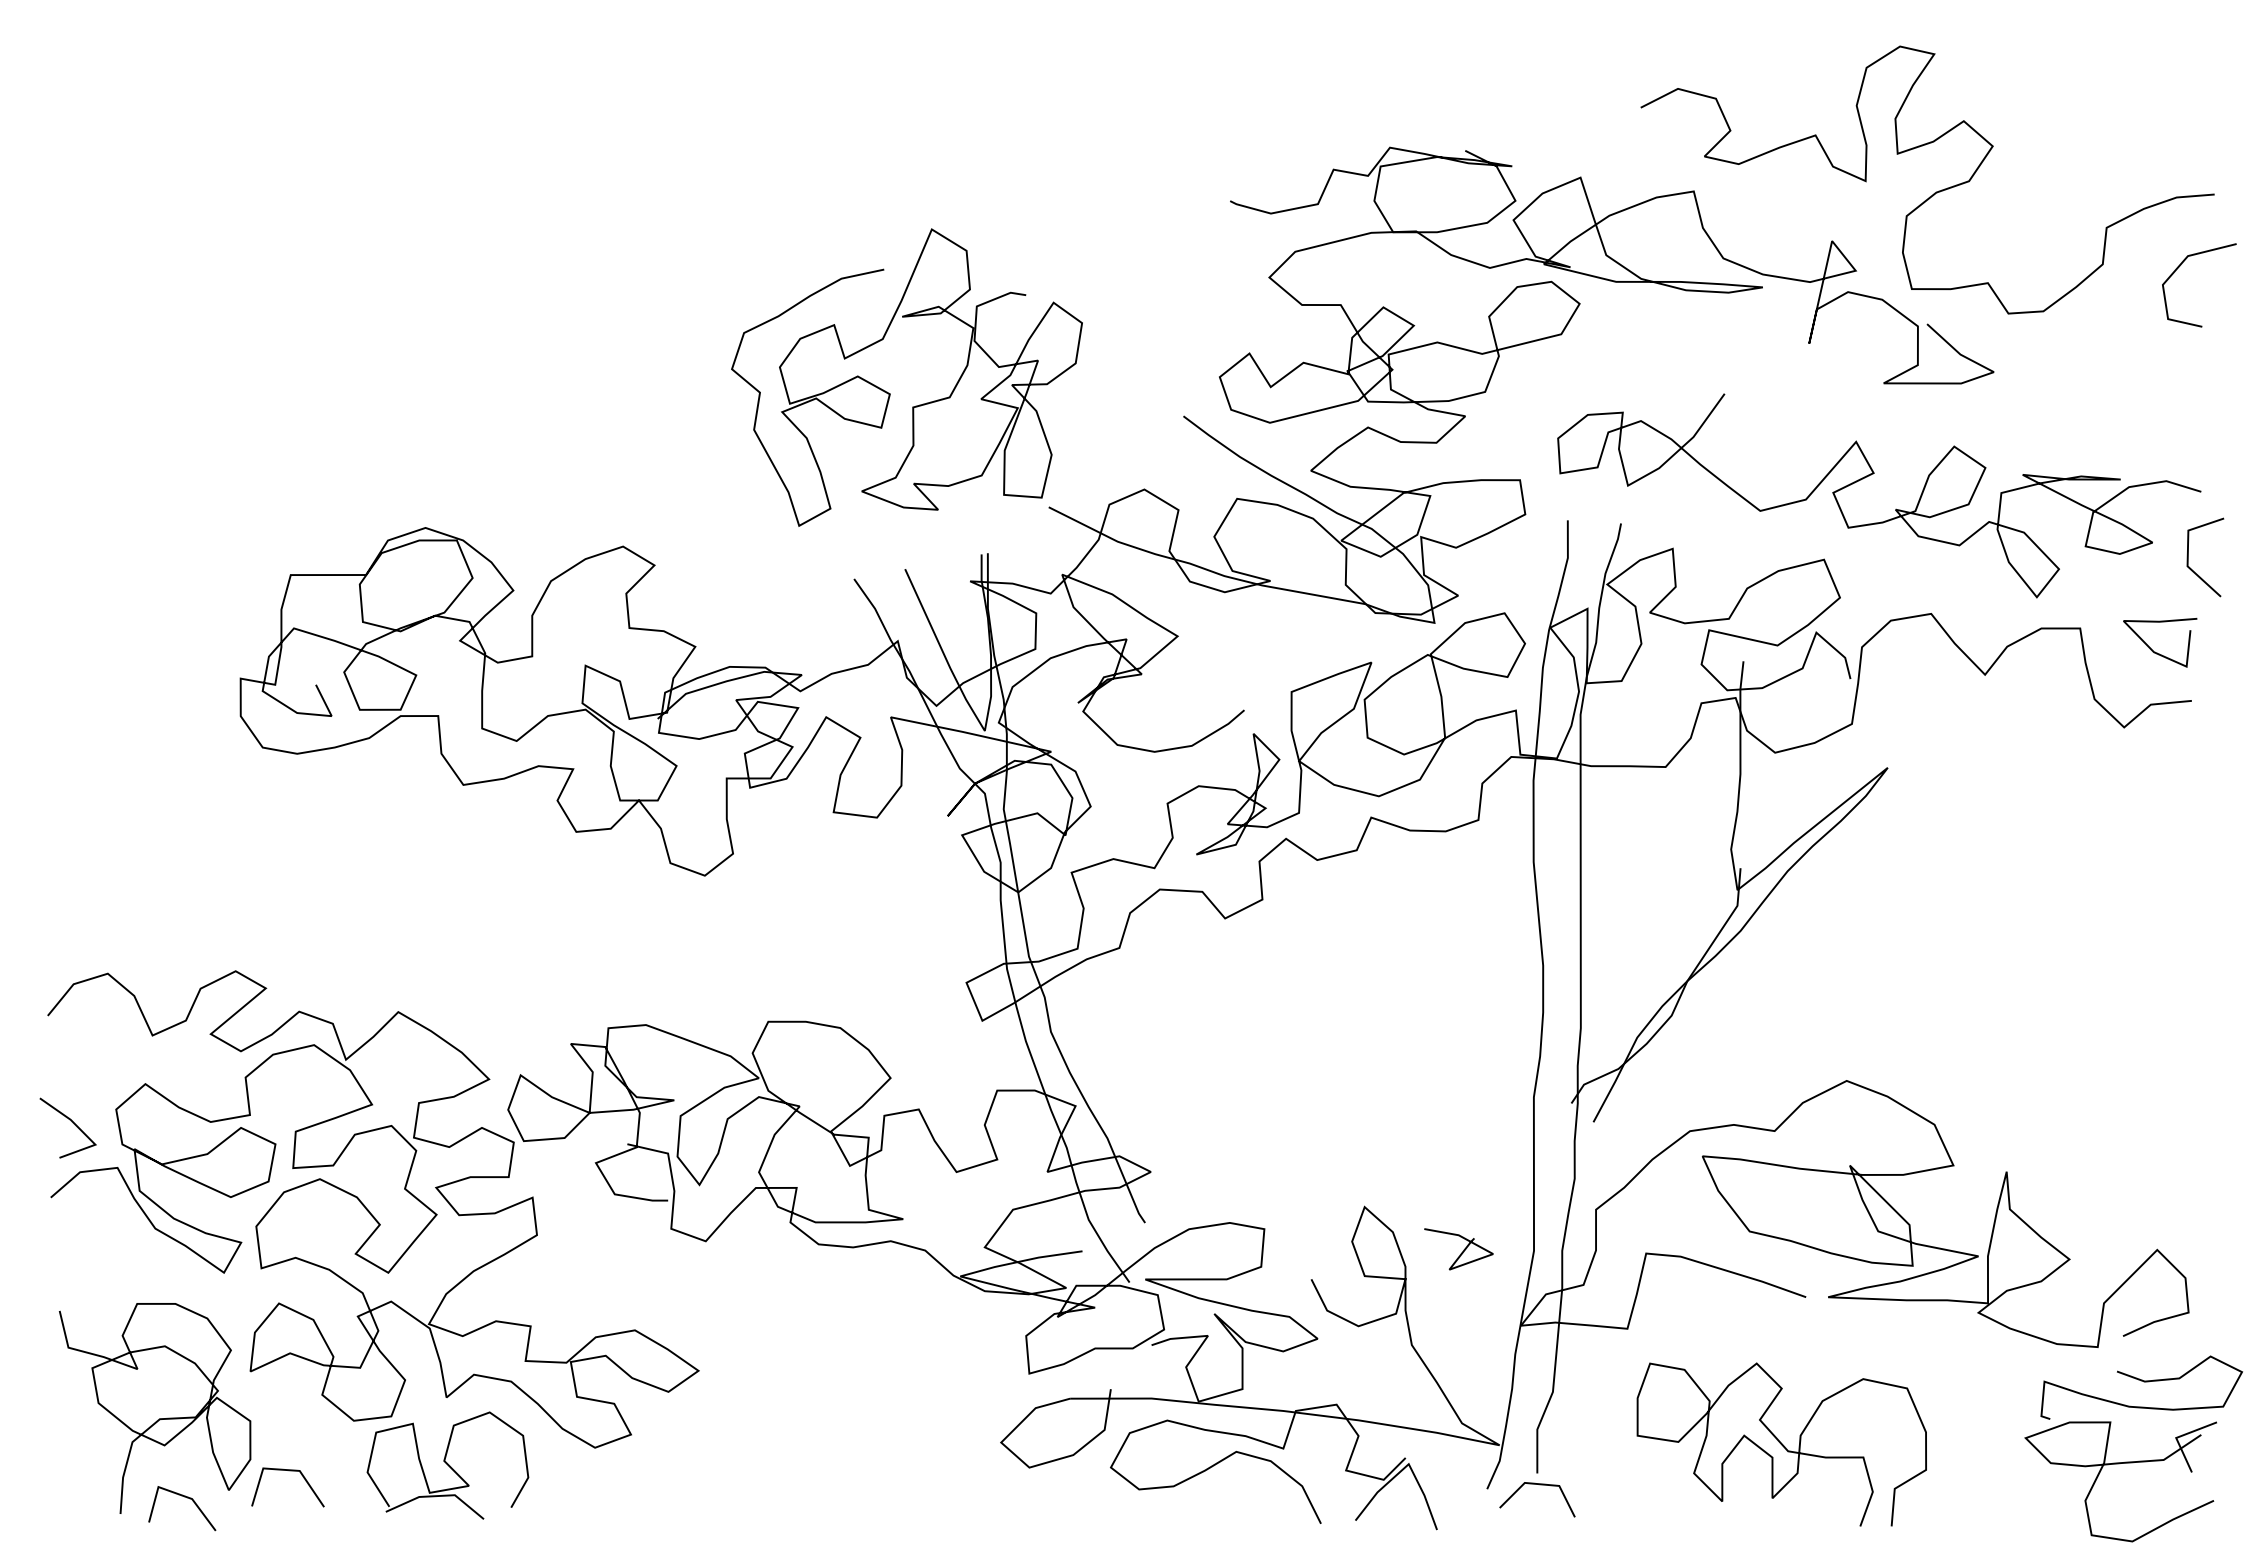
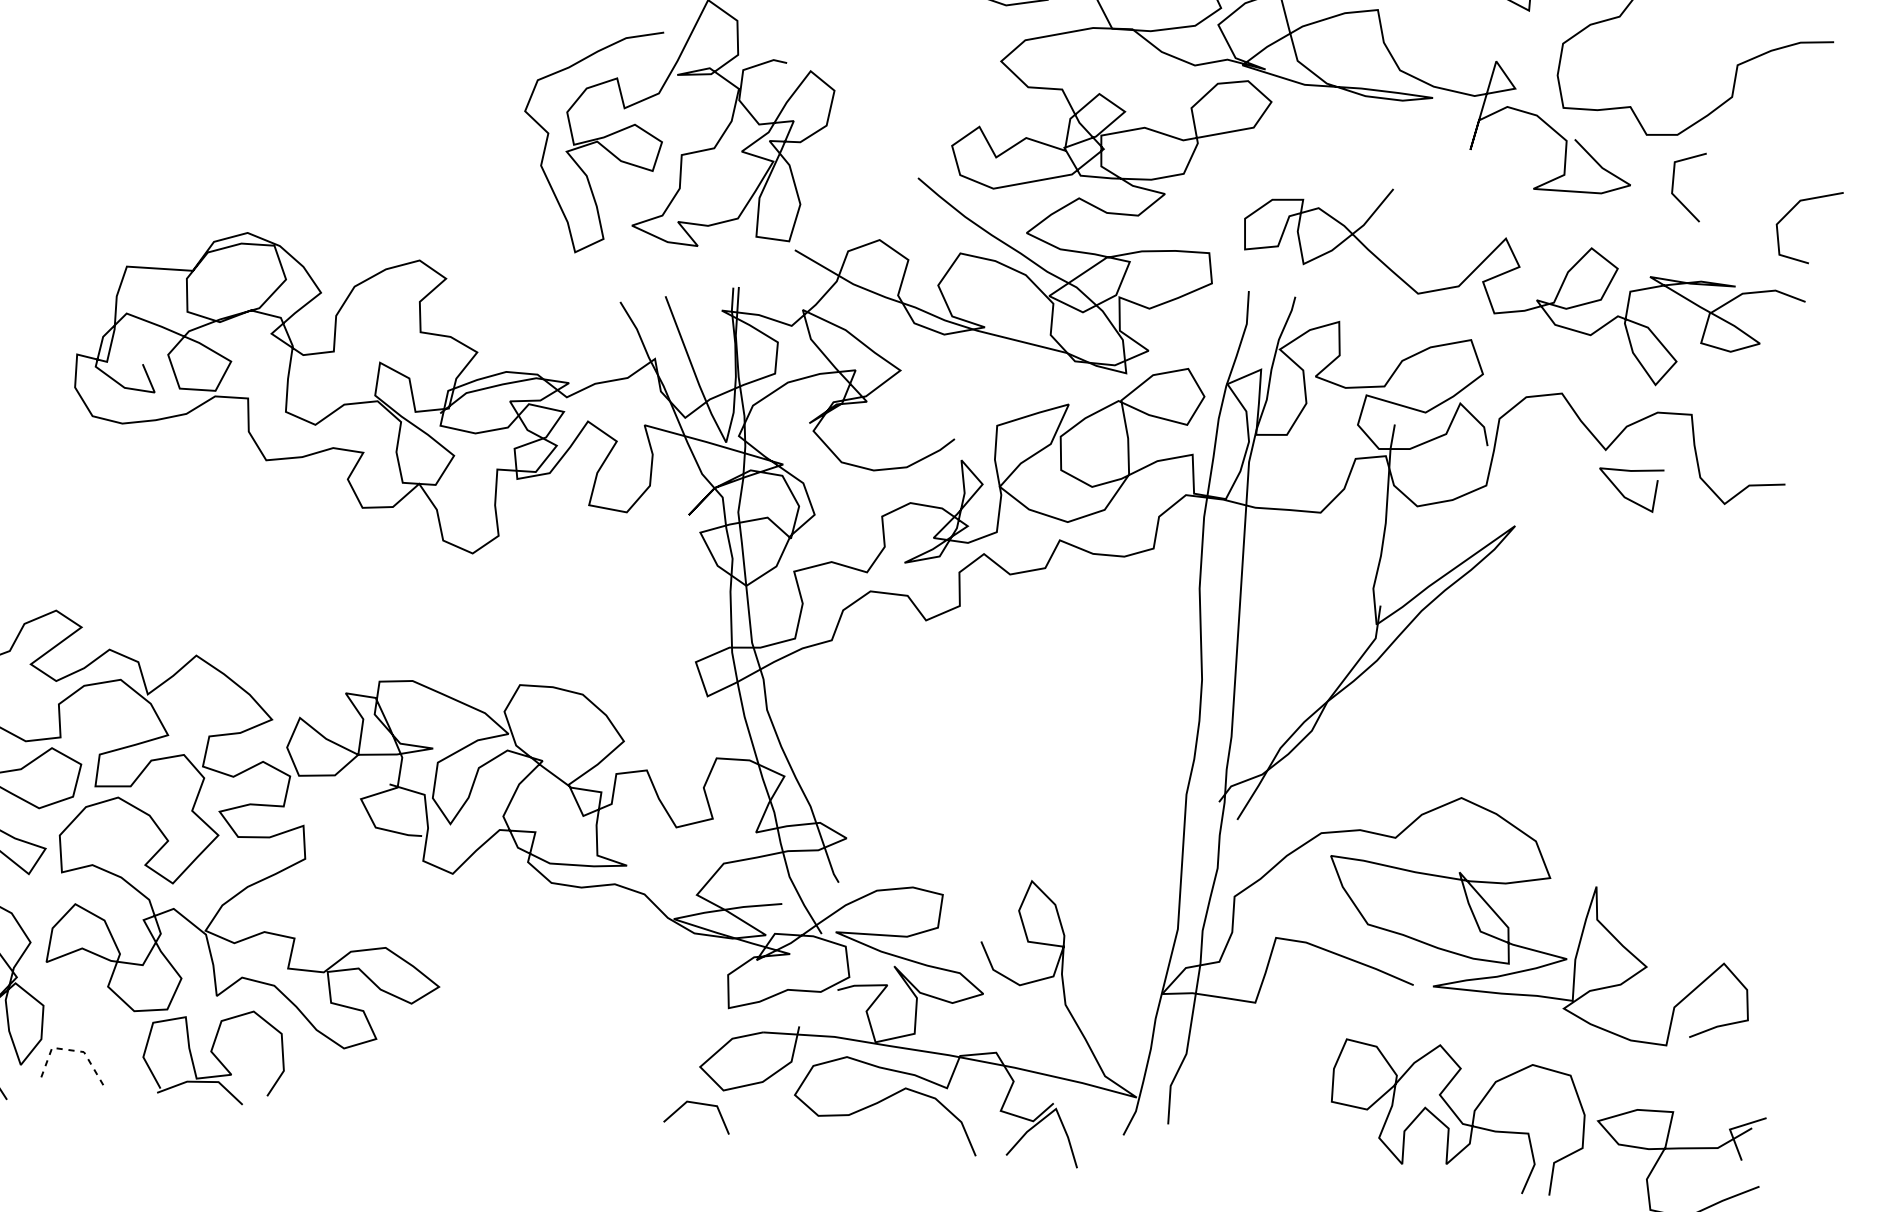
line: (2180, 266) -> (1793, 209), moved
line: (2188, 557) -> (1673, 185), moved
curve: (2155, 651) -> (1625, 496), moved
curve: (1461, 1252) -> (1114, 926), removed
curve: (2143, 1382) -> (1704, 1079), removed
curve: (1781, 1444) -> (1457, 1117), moved
line: (283, 1469) -> (69, 1049), solid -> dashed
line: (1539, 1485) -> (699, 1104), moved

